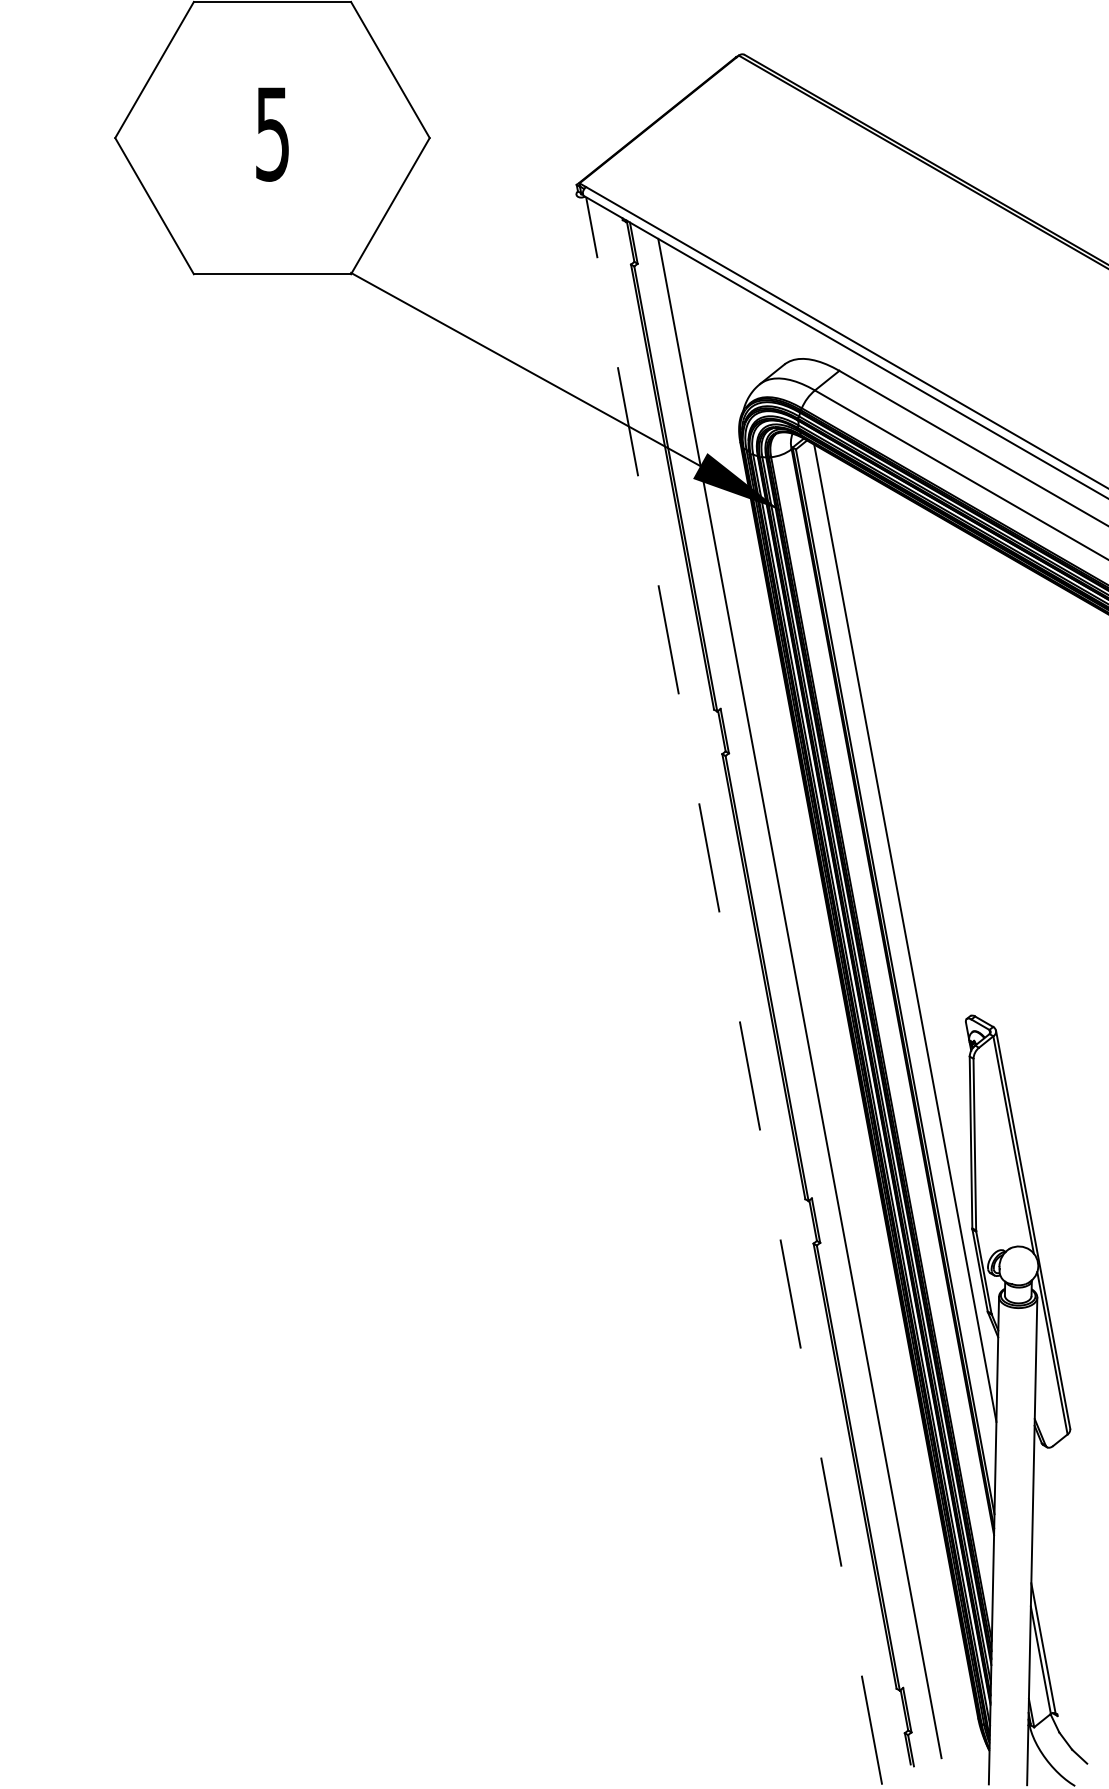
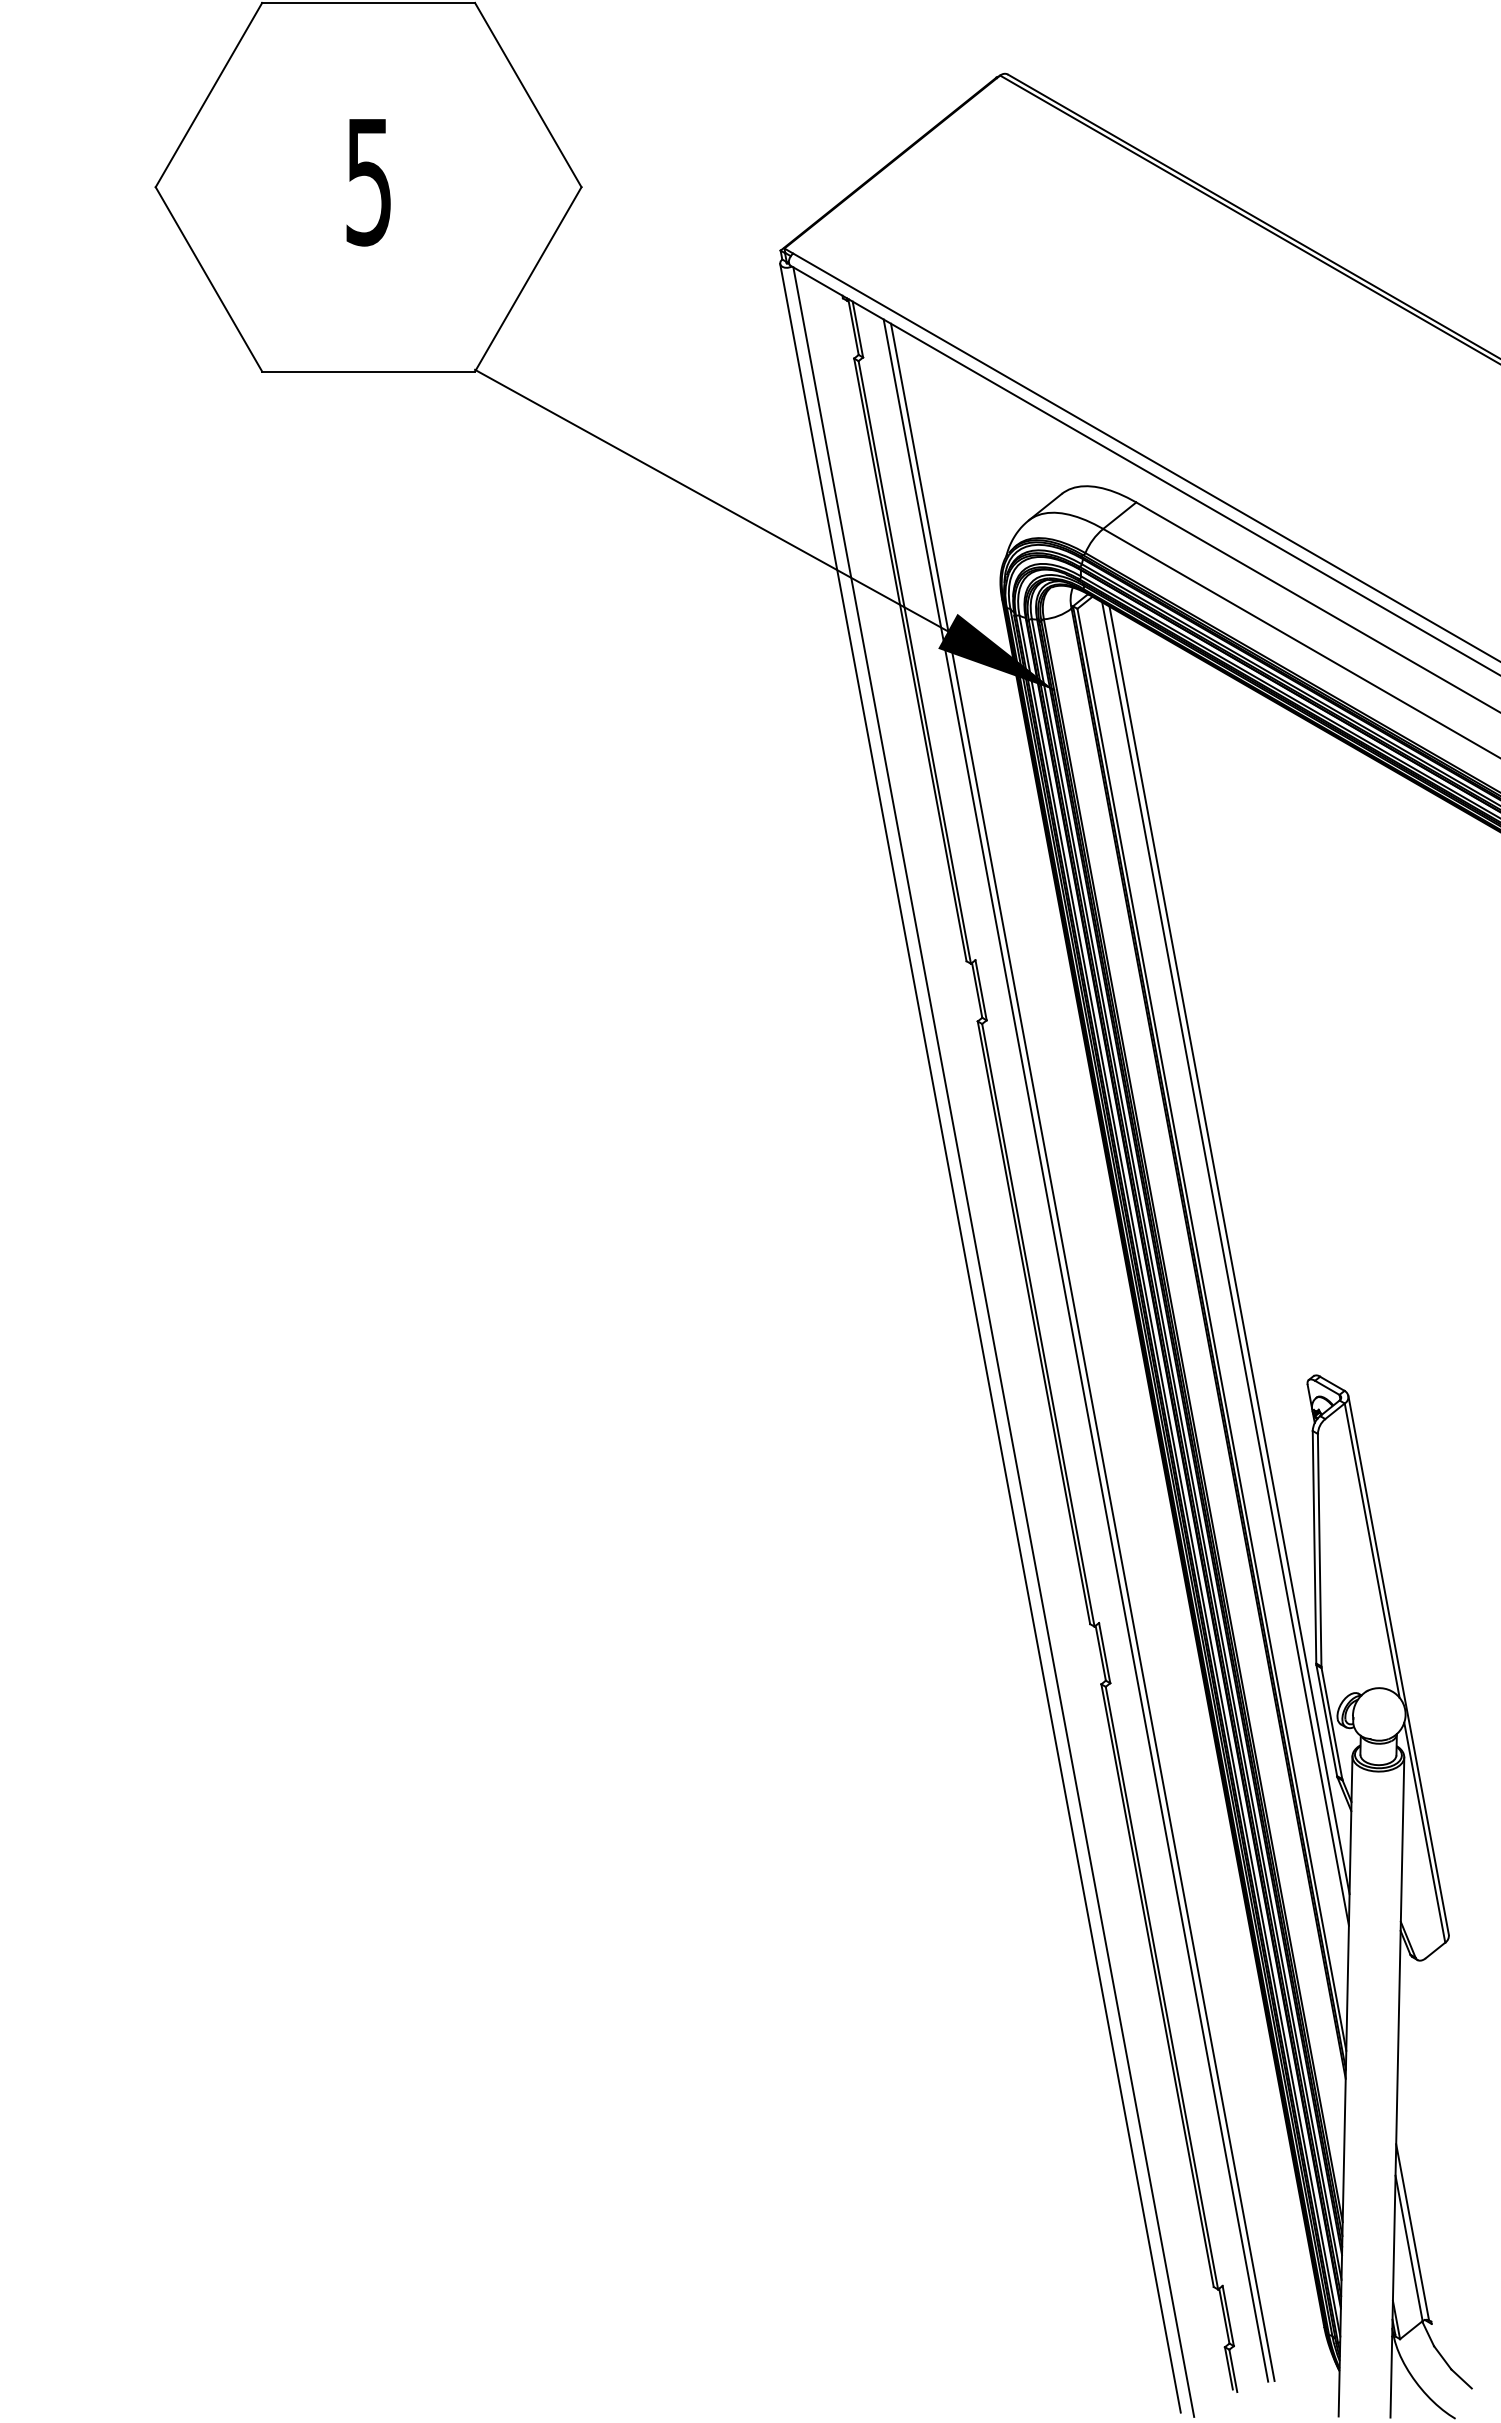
line: (908, 923) -> (1229, 1250), added
line: (724, 988) -> (980, 1338), added
line: (733, 990) -> (993, 1341), dashed -> solid
line: (794, 997) -> (1075, 1350), added

